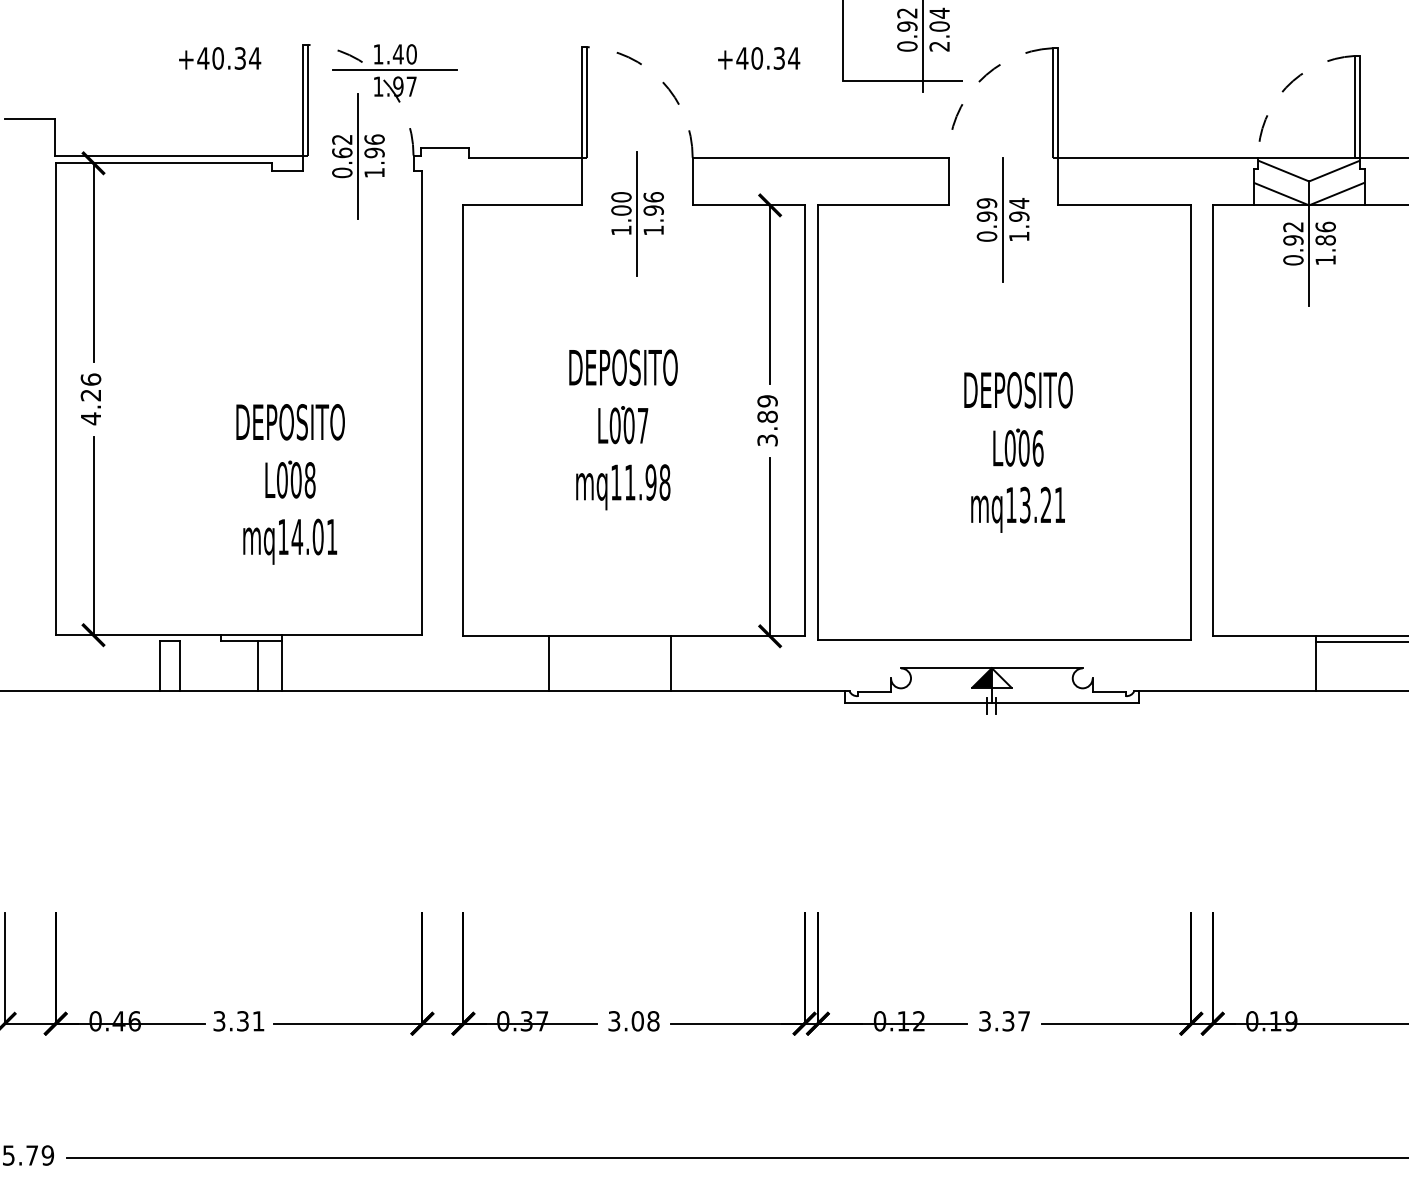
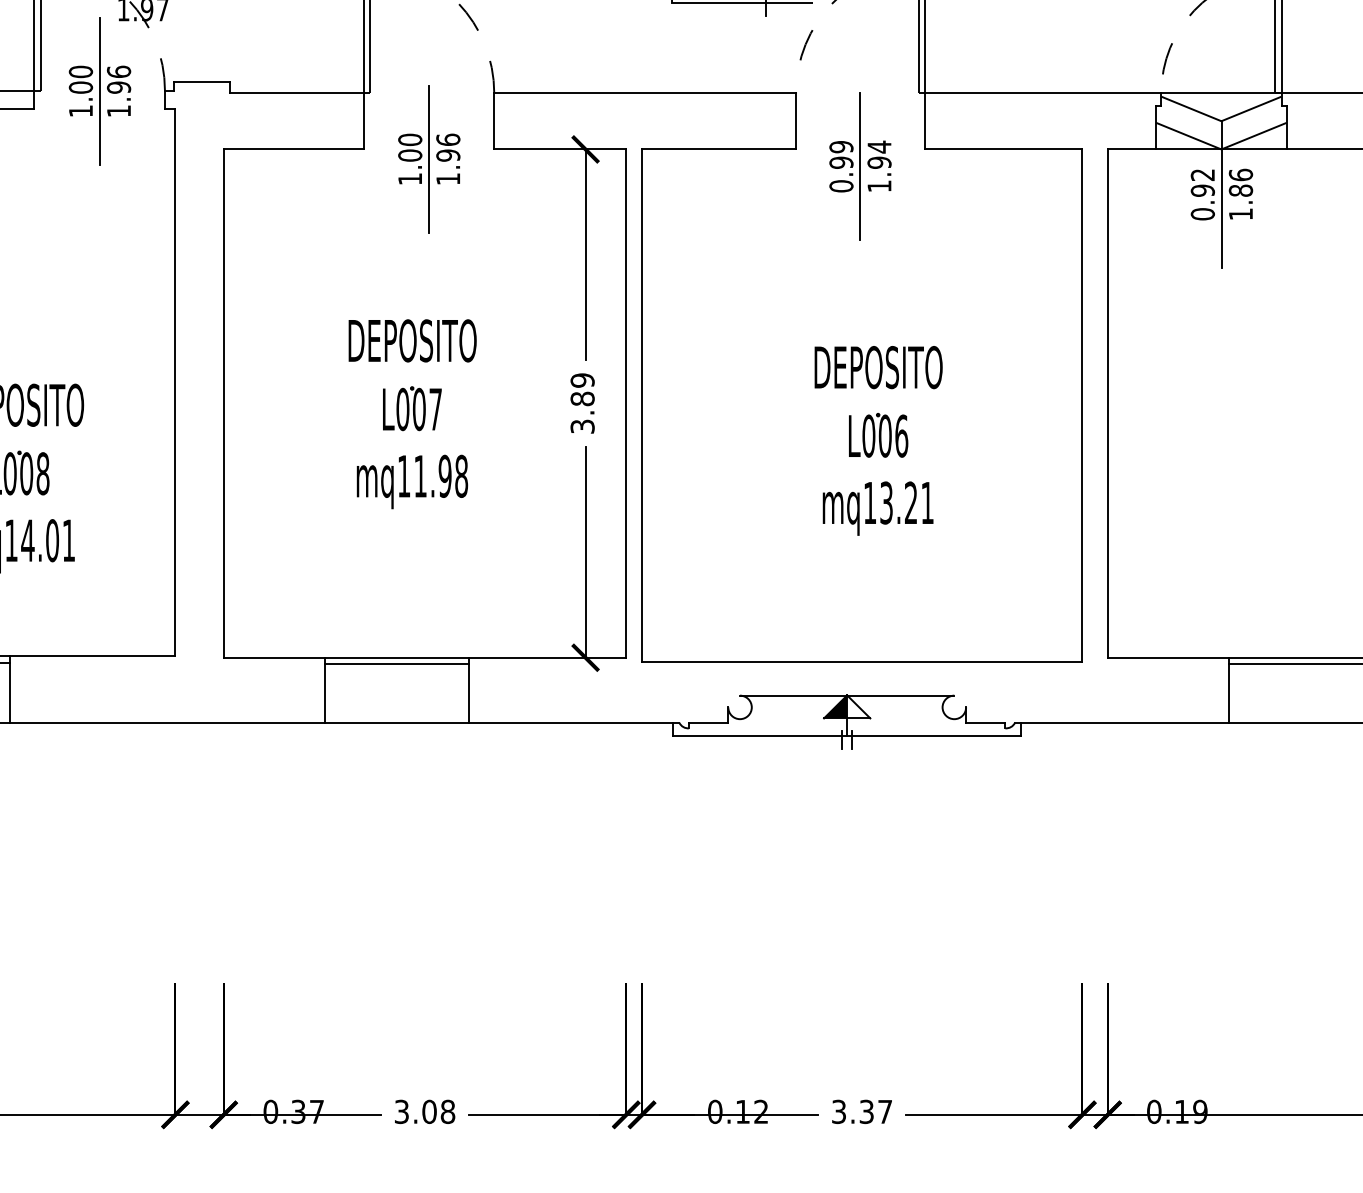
text: (342, 156) -> (81, 91), 0.62 -> 1.00
line: (609, 641) -> (396, 663), added

